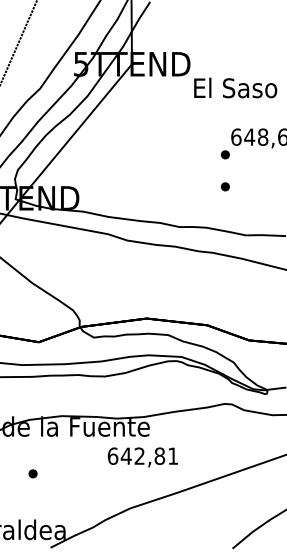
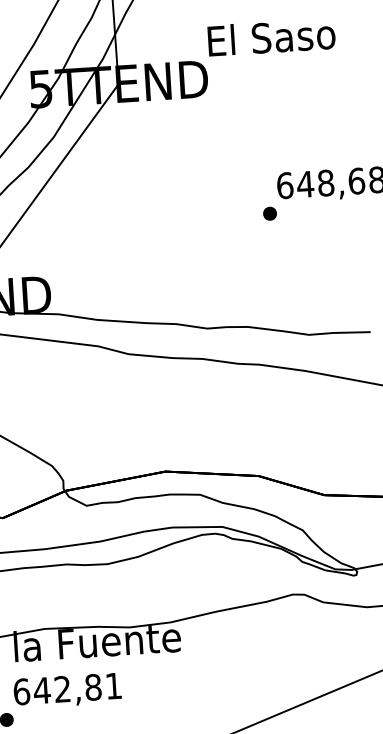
text: (235, 87) -> (271, 36), moved
part: (224, 186) -> (271, 262), removed
text: (142, 457) -> (66, 691), moved

